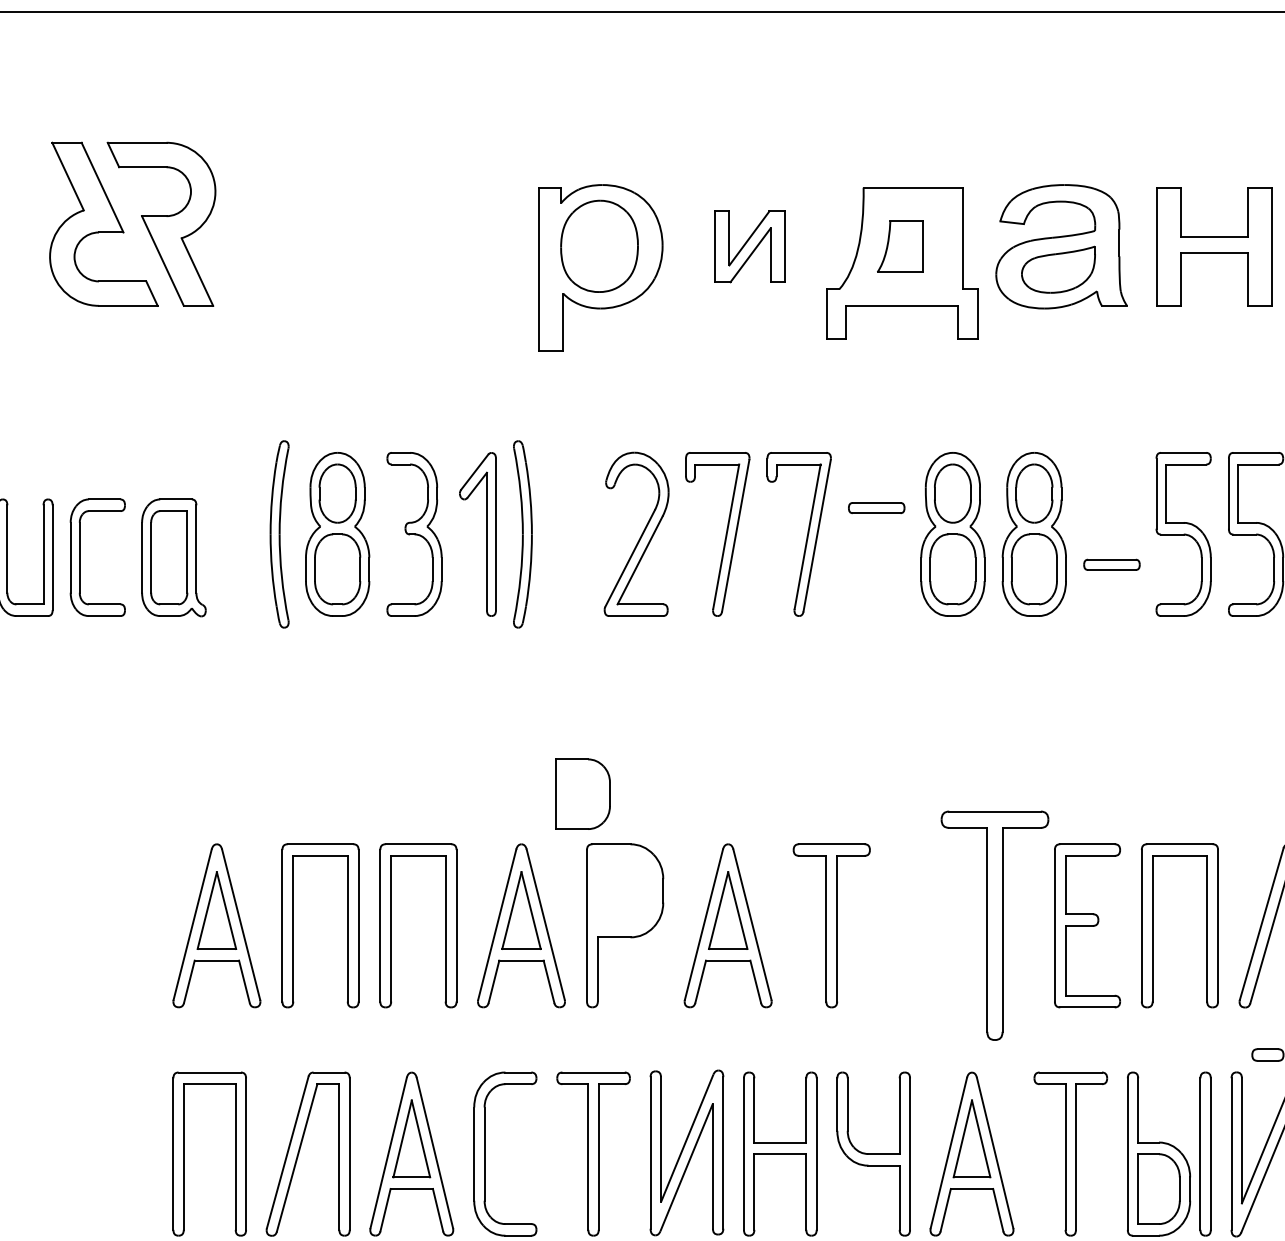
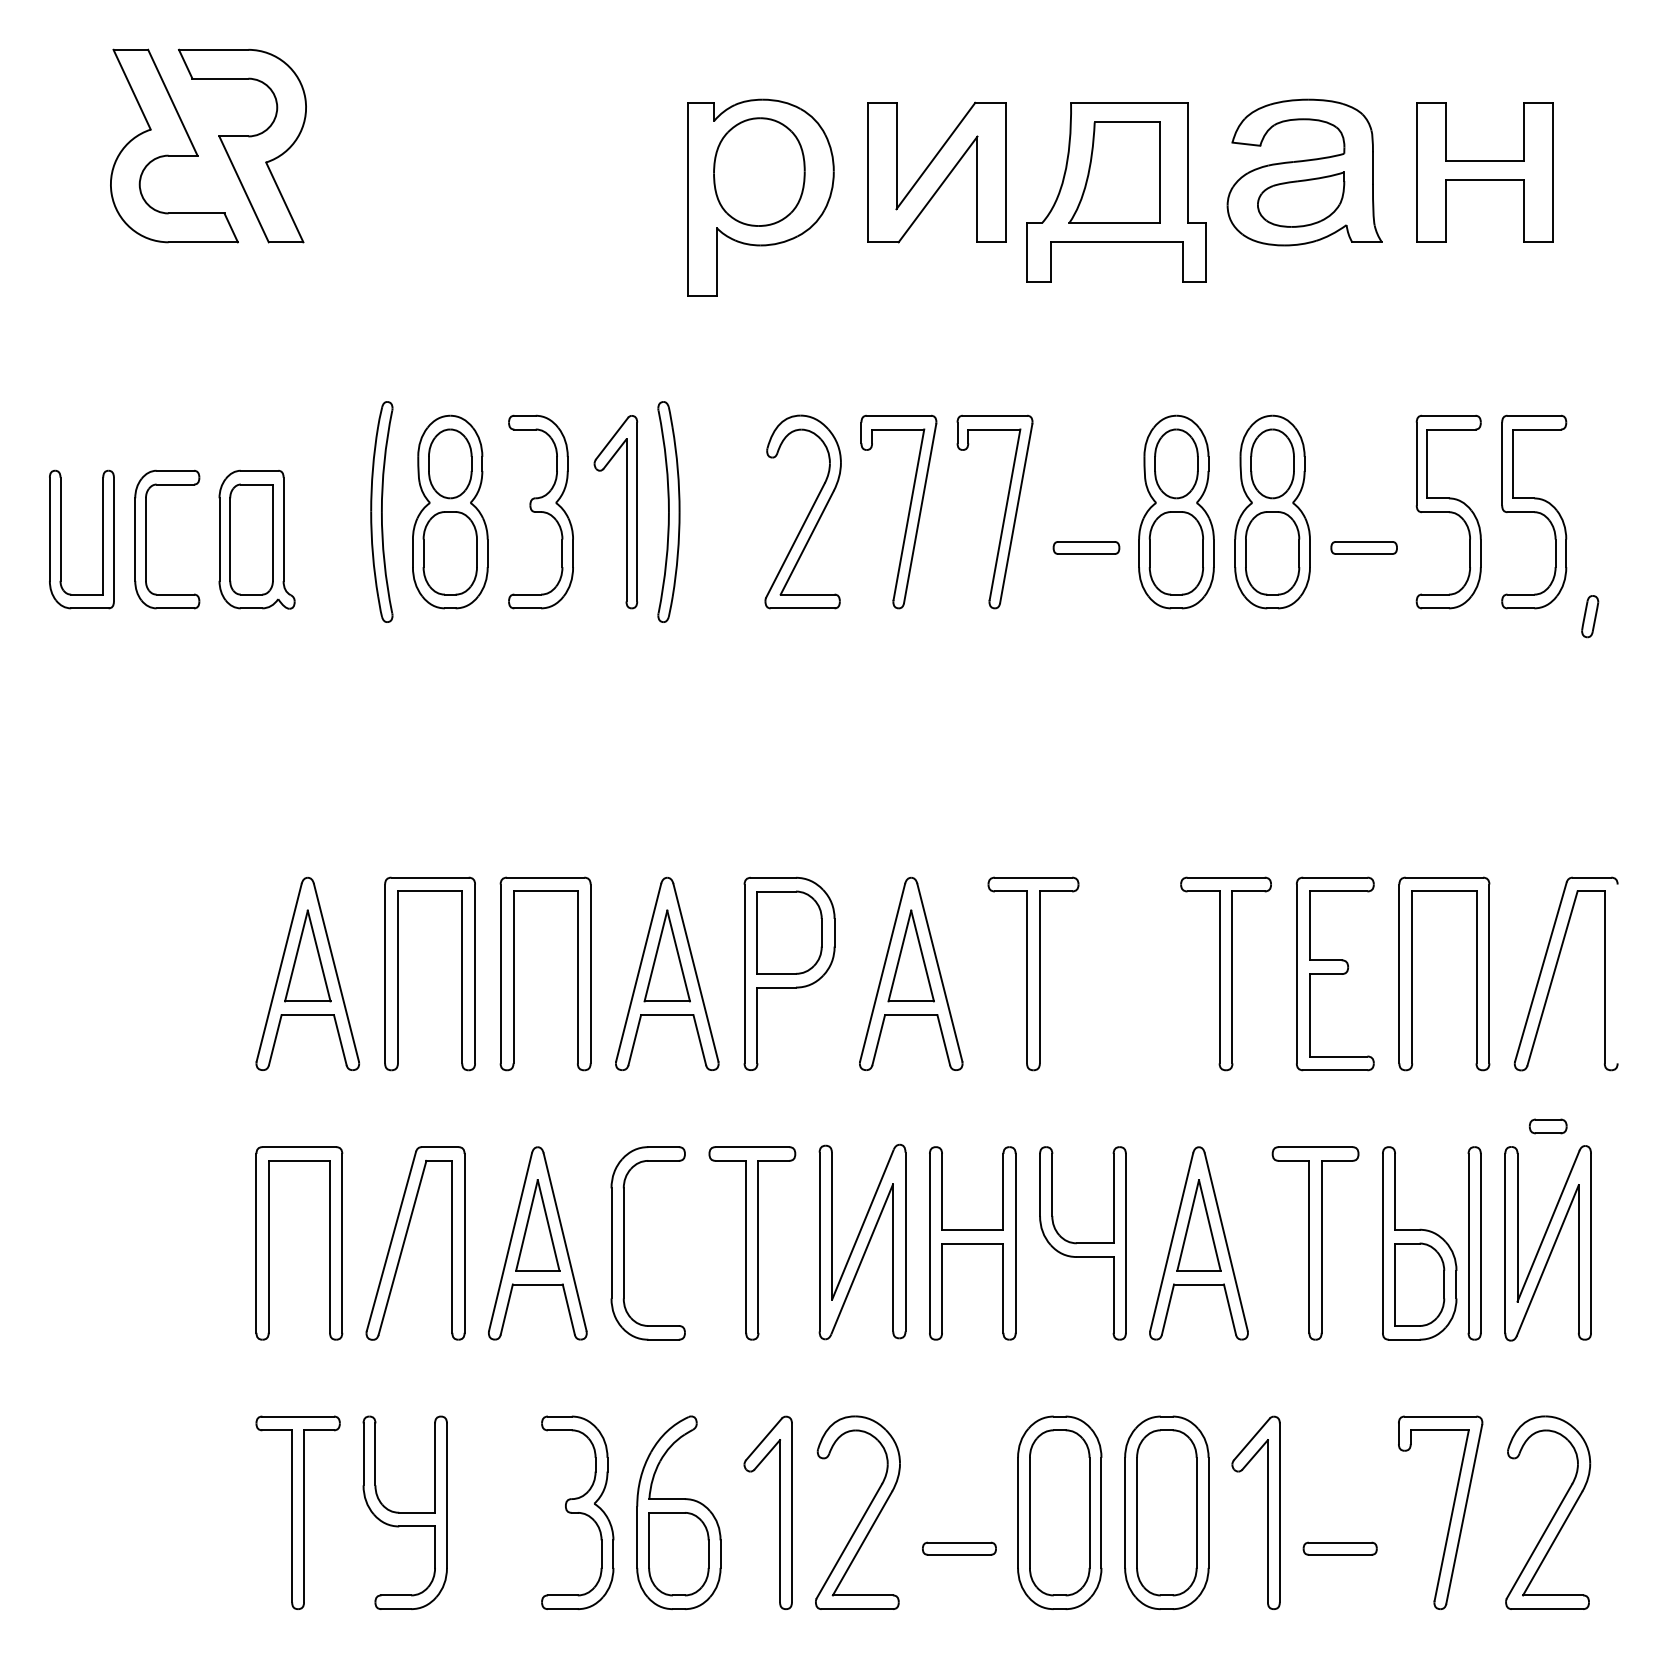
part: (749, 246) -> (936, 172), size x1.67
part: (900, 246) -> (1114, 172), size x1.67
part: (876, 507) -> (1086, 547), moved
part: (582, 794) -> (789, 932), moved
part: (994, 925) -> (1225, 973), size x0.71

